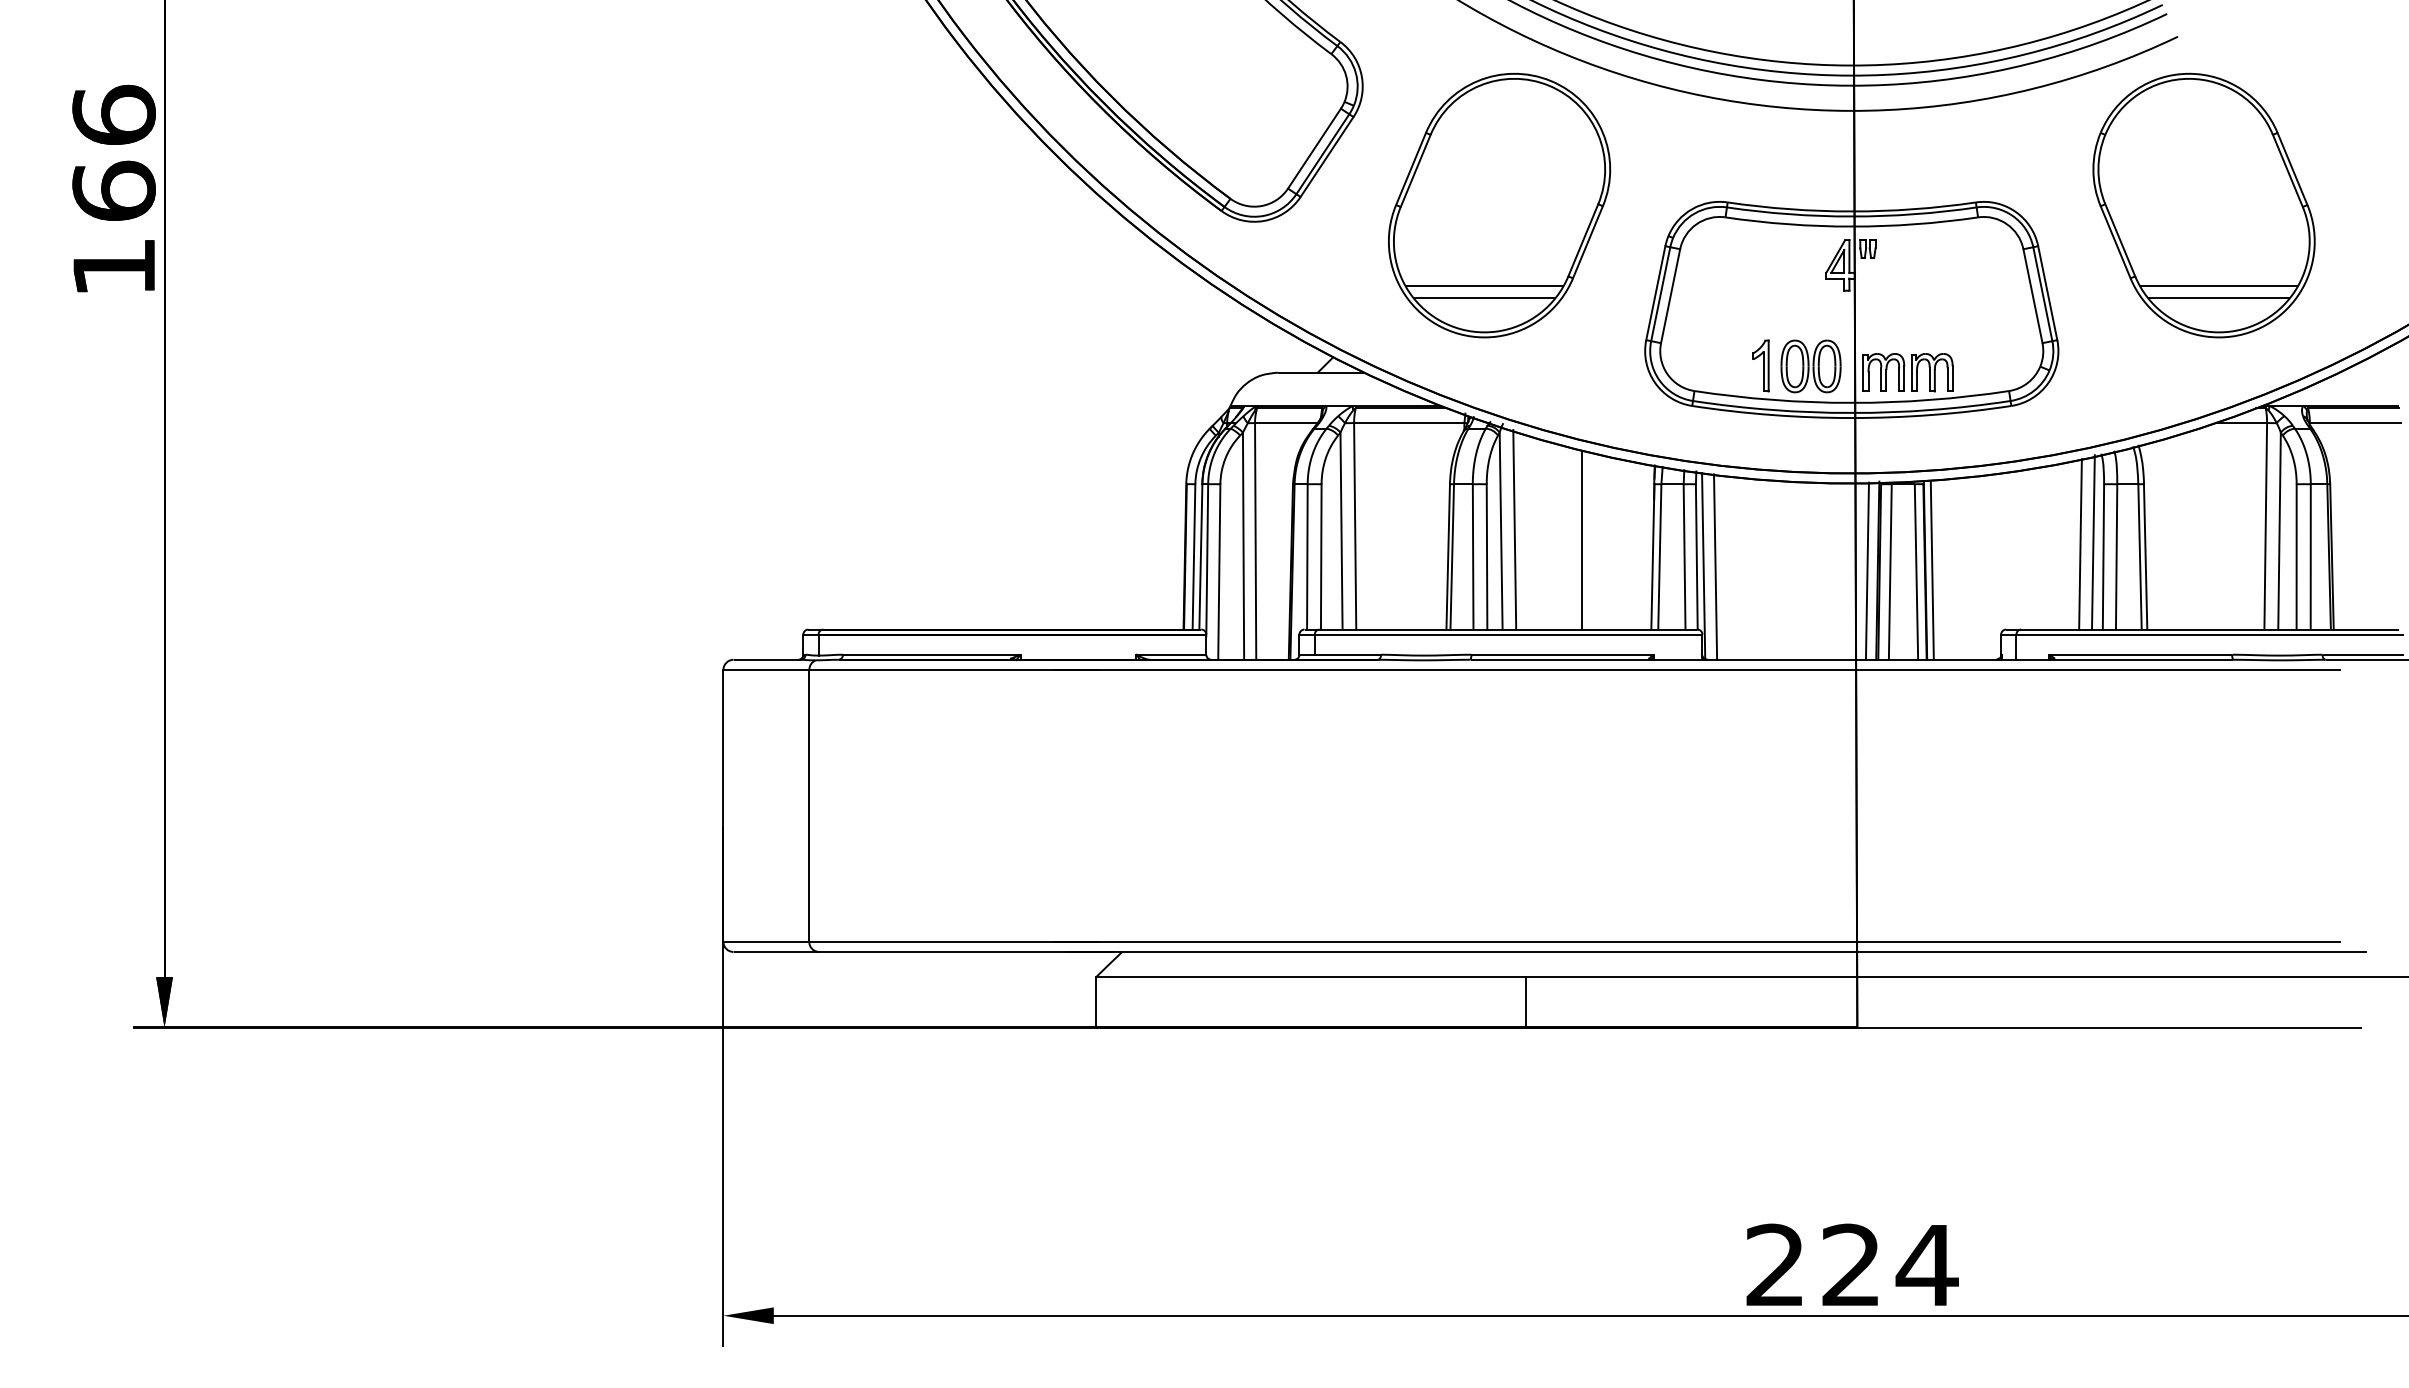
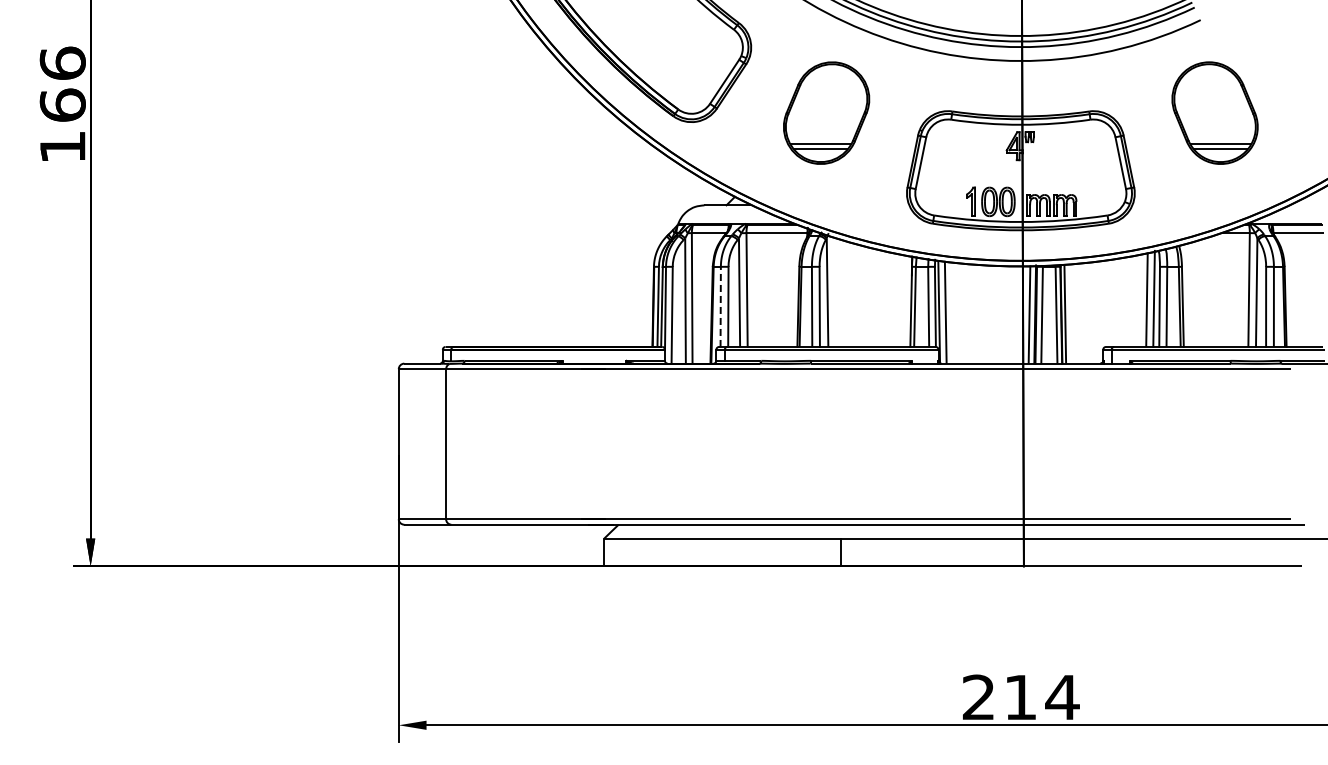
part: (1499, 204) -> (826, 112), size x0.7
part: (2202, 204) -> (1214, 112), size x0.7
line: (1513, 528) -> (834, 291), removed
line: (1582, 539) -> (872, 297), removed
line: (1306, 557) -> (720, 307), solid -> dashed
text: (1849, 1263) -> (1019, 696), 224 -> 214

